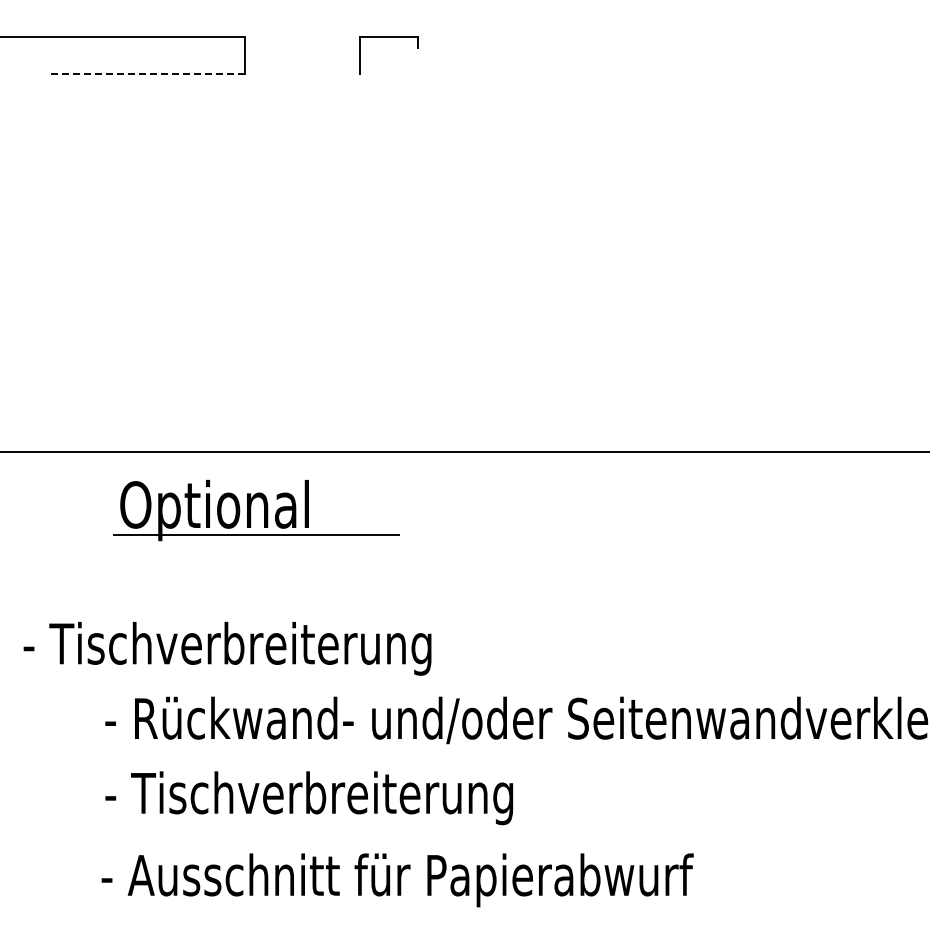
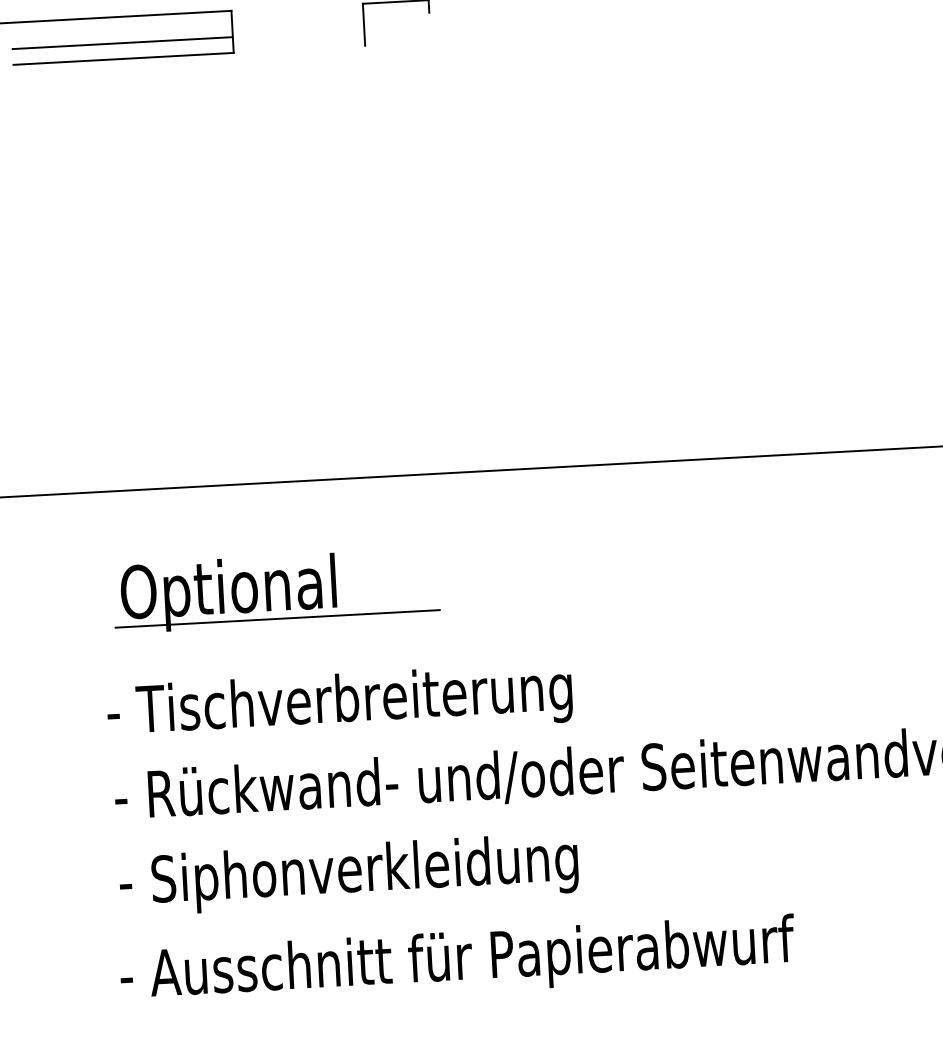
line: (147, 59) -> (122, 42), added
line: (147, 73) -> (123, 58), dashed -> solid
part: (256, 510) -> (276, 590), moved
text: (227, 648) -> (339, 703), moved
text: (322, 798) -> (367, 873), - Tischverbreiterung -> - Siphonverkleidung

